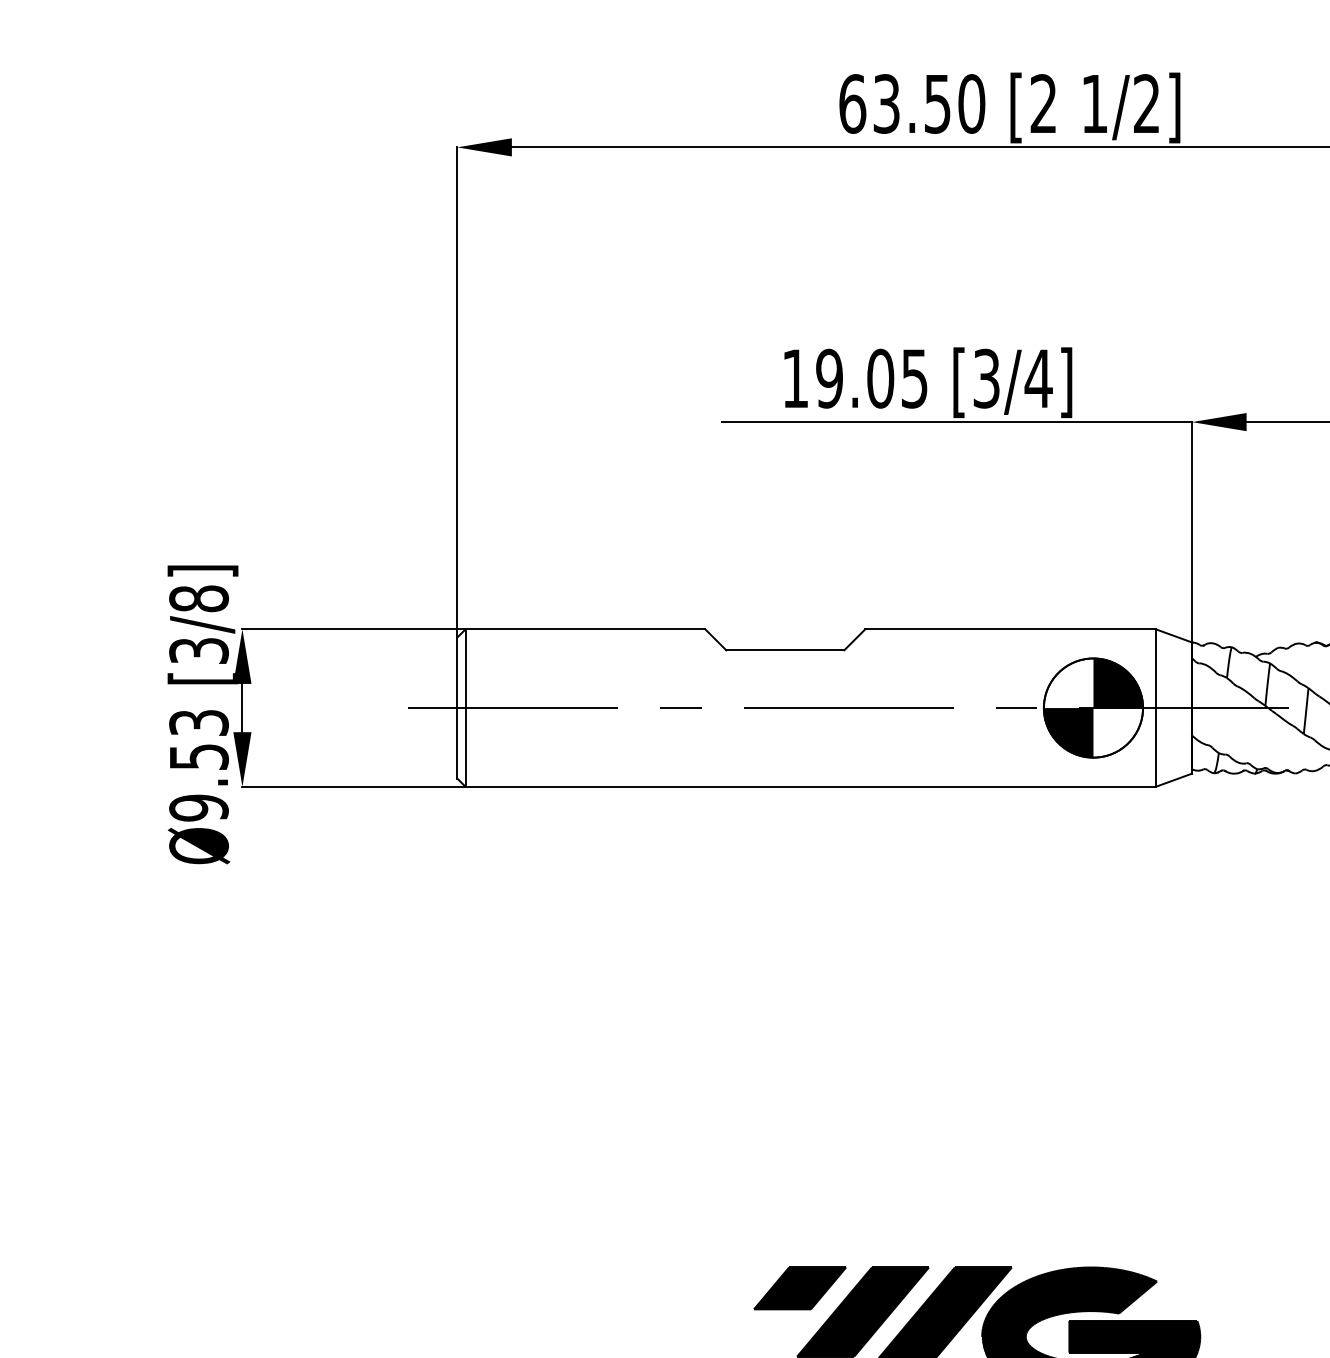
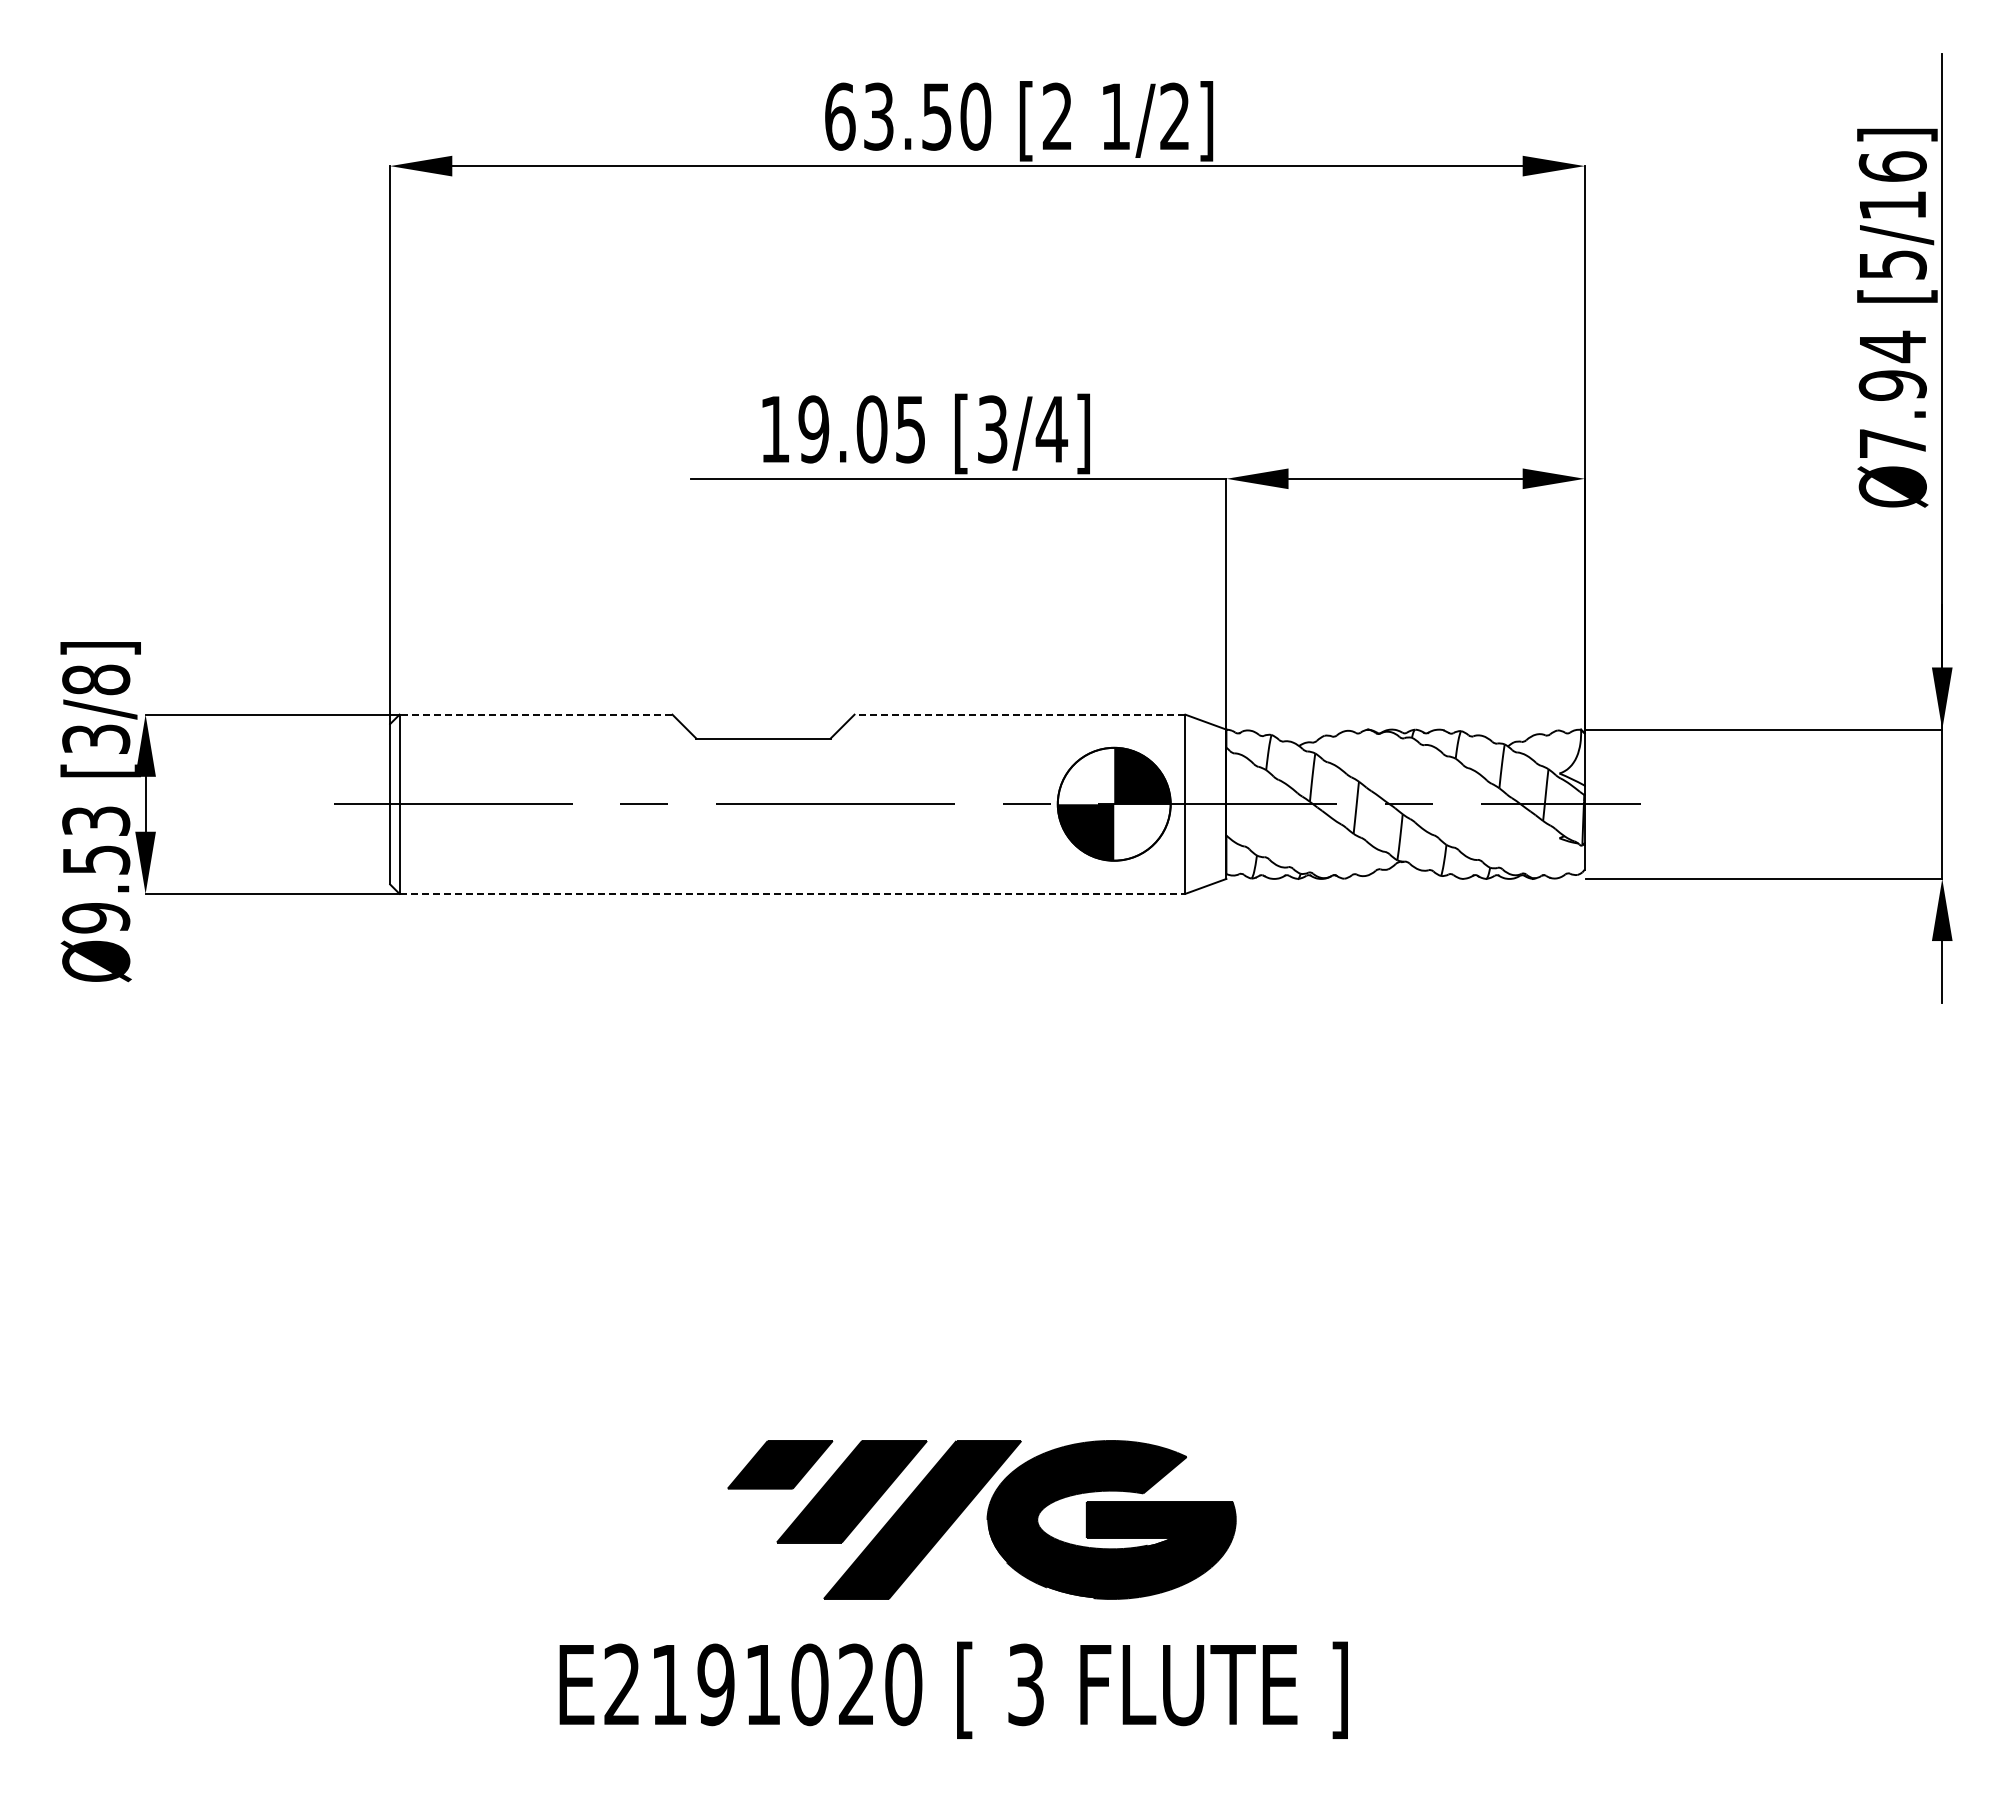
line: (584, 629) -> (535, 714), solid -> dashed
line: (1010, 629) -> (1019, 714), solid -> dashed
line: (810, 786) -> (792, 893), solid -> dashed

